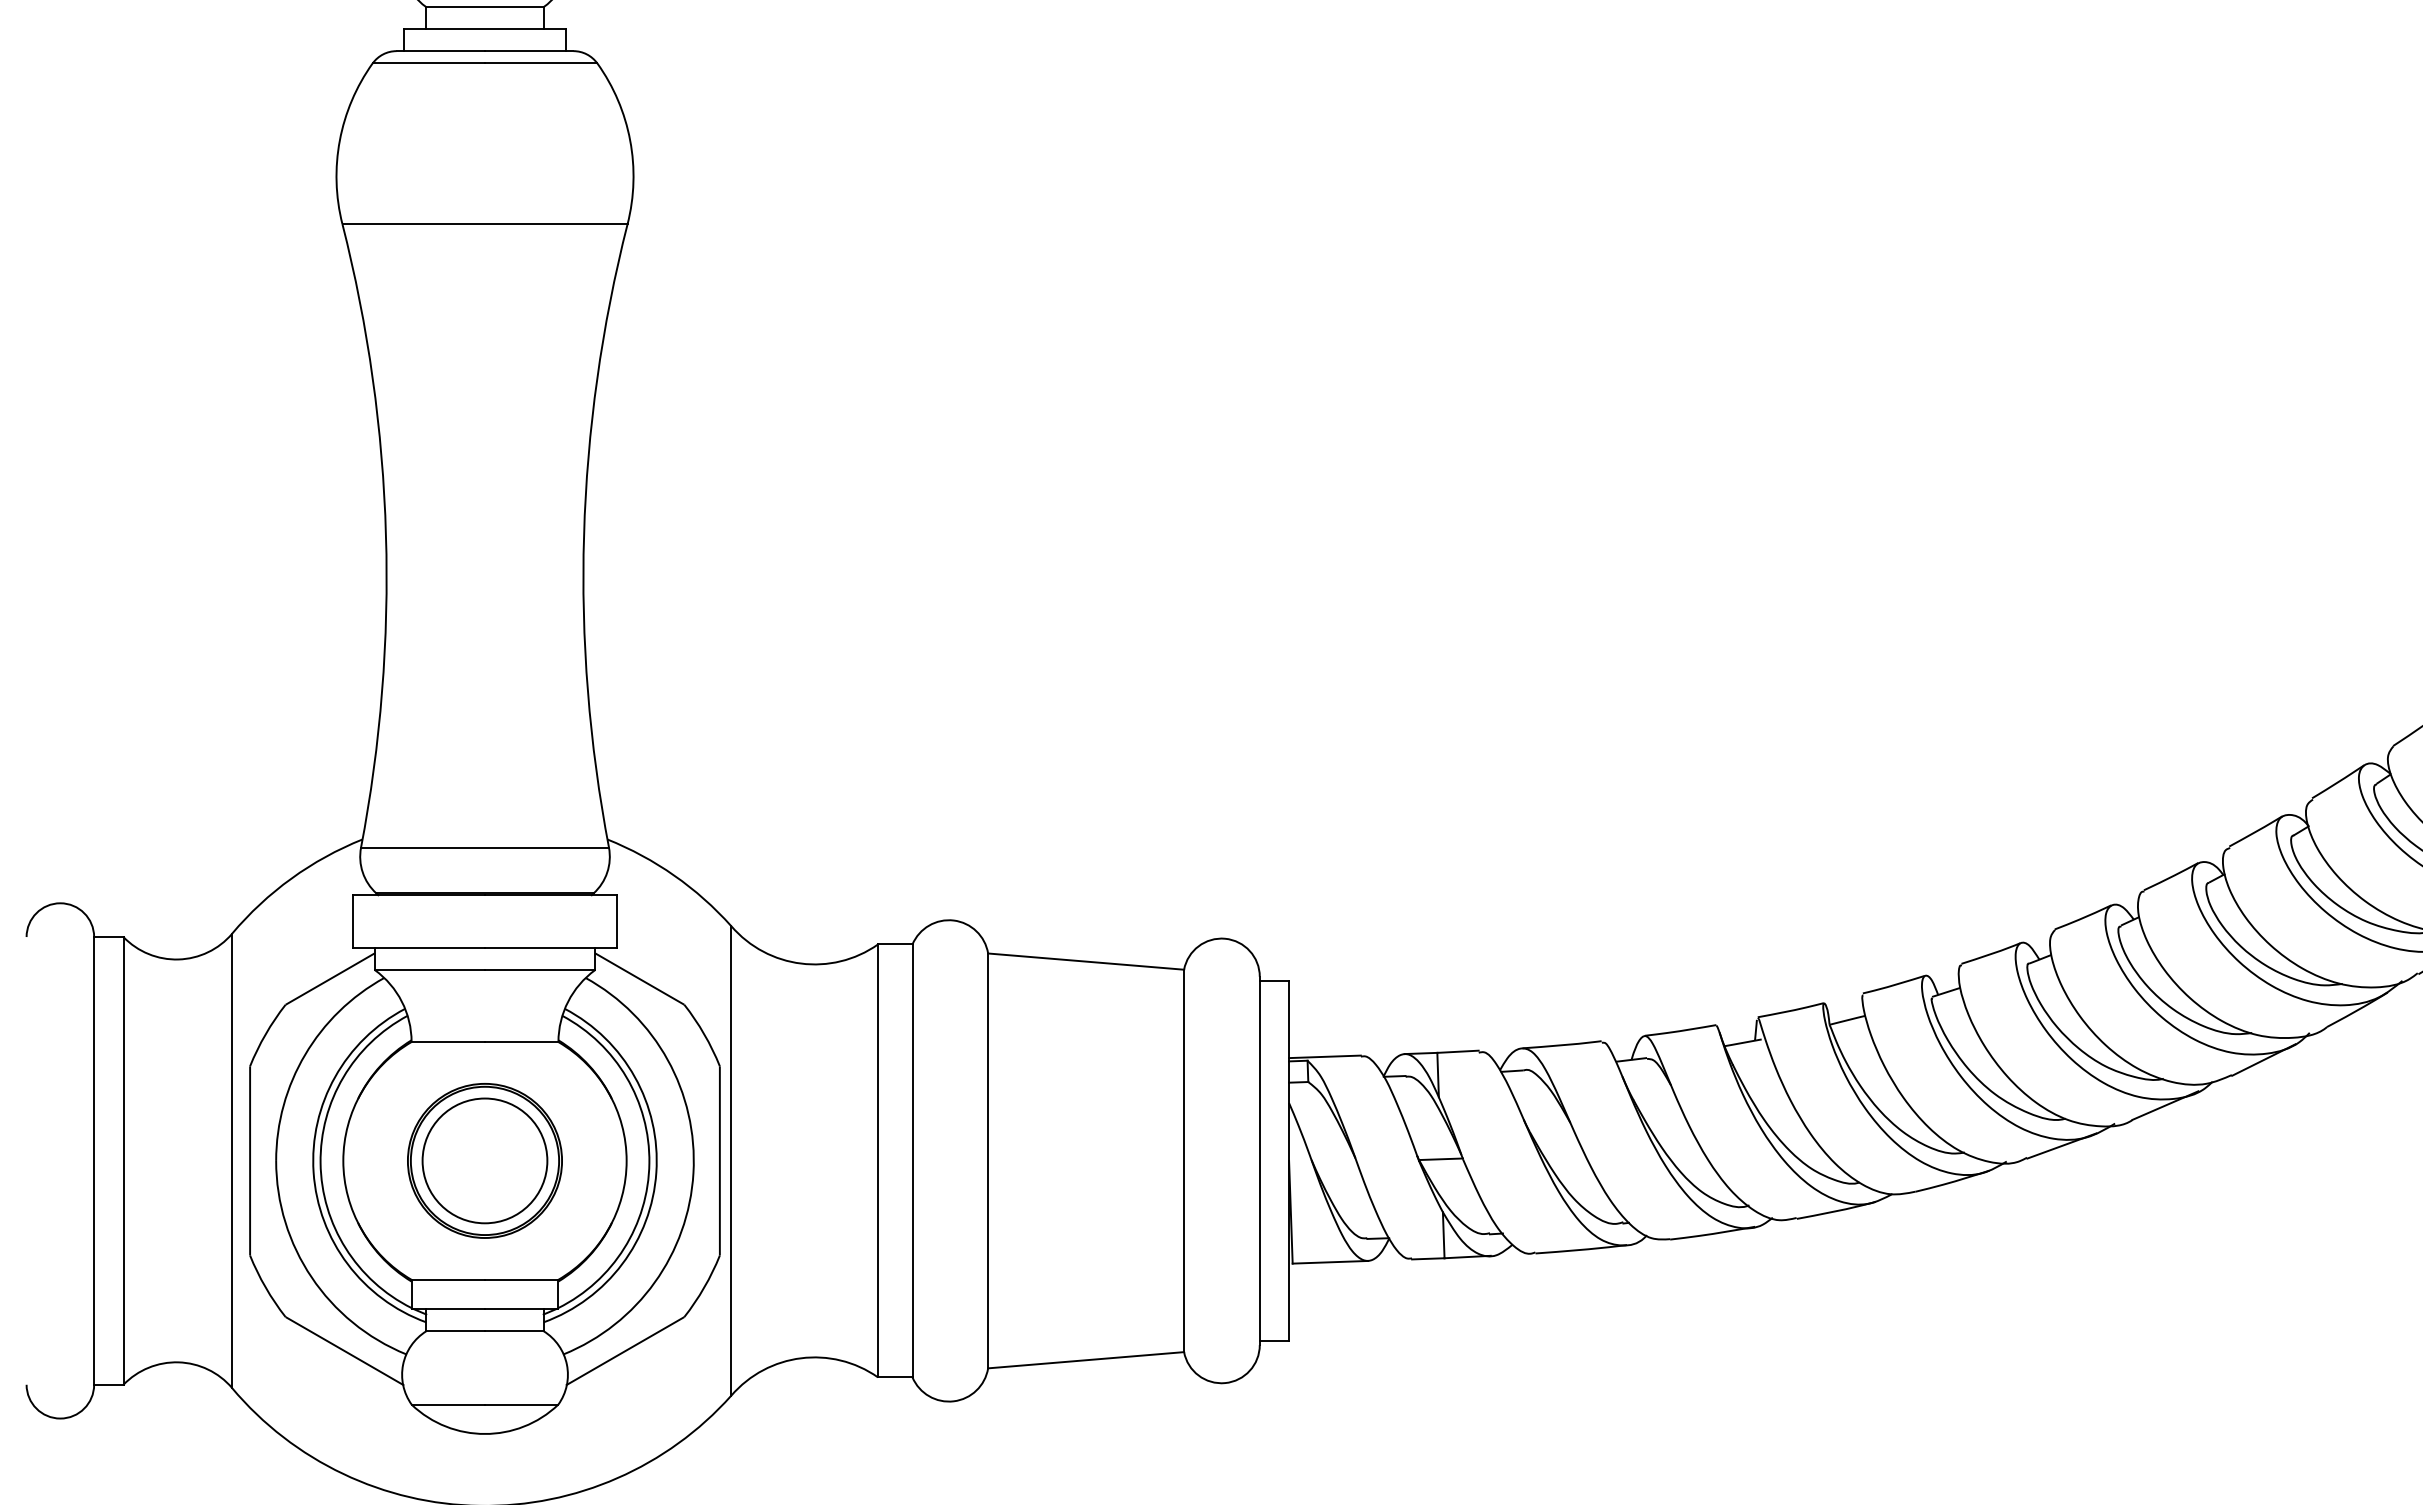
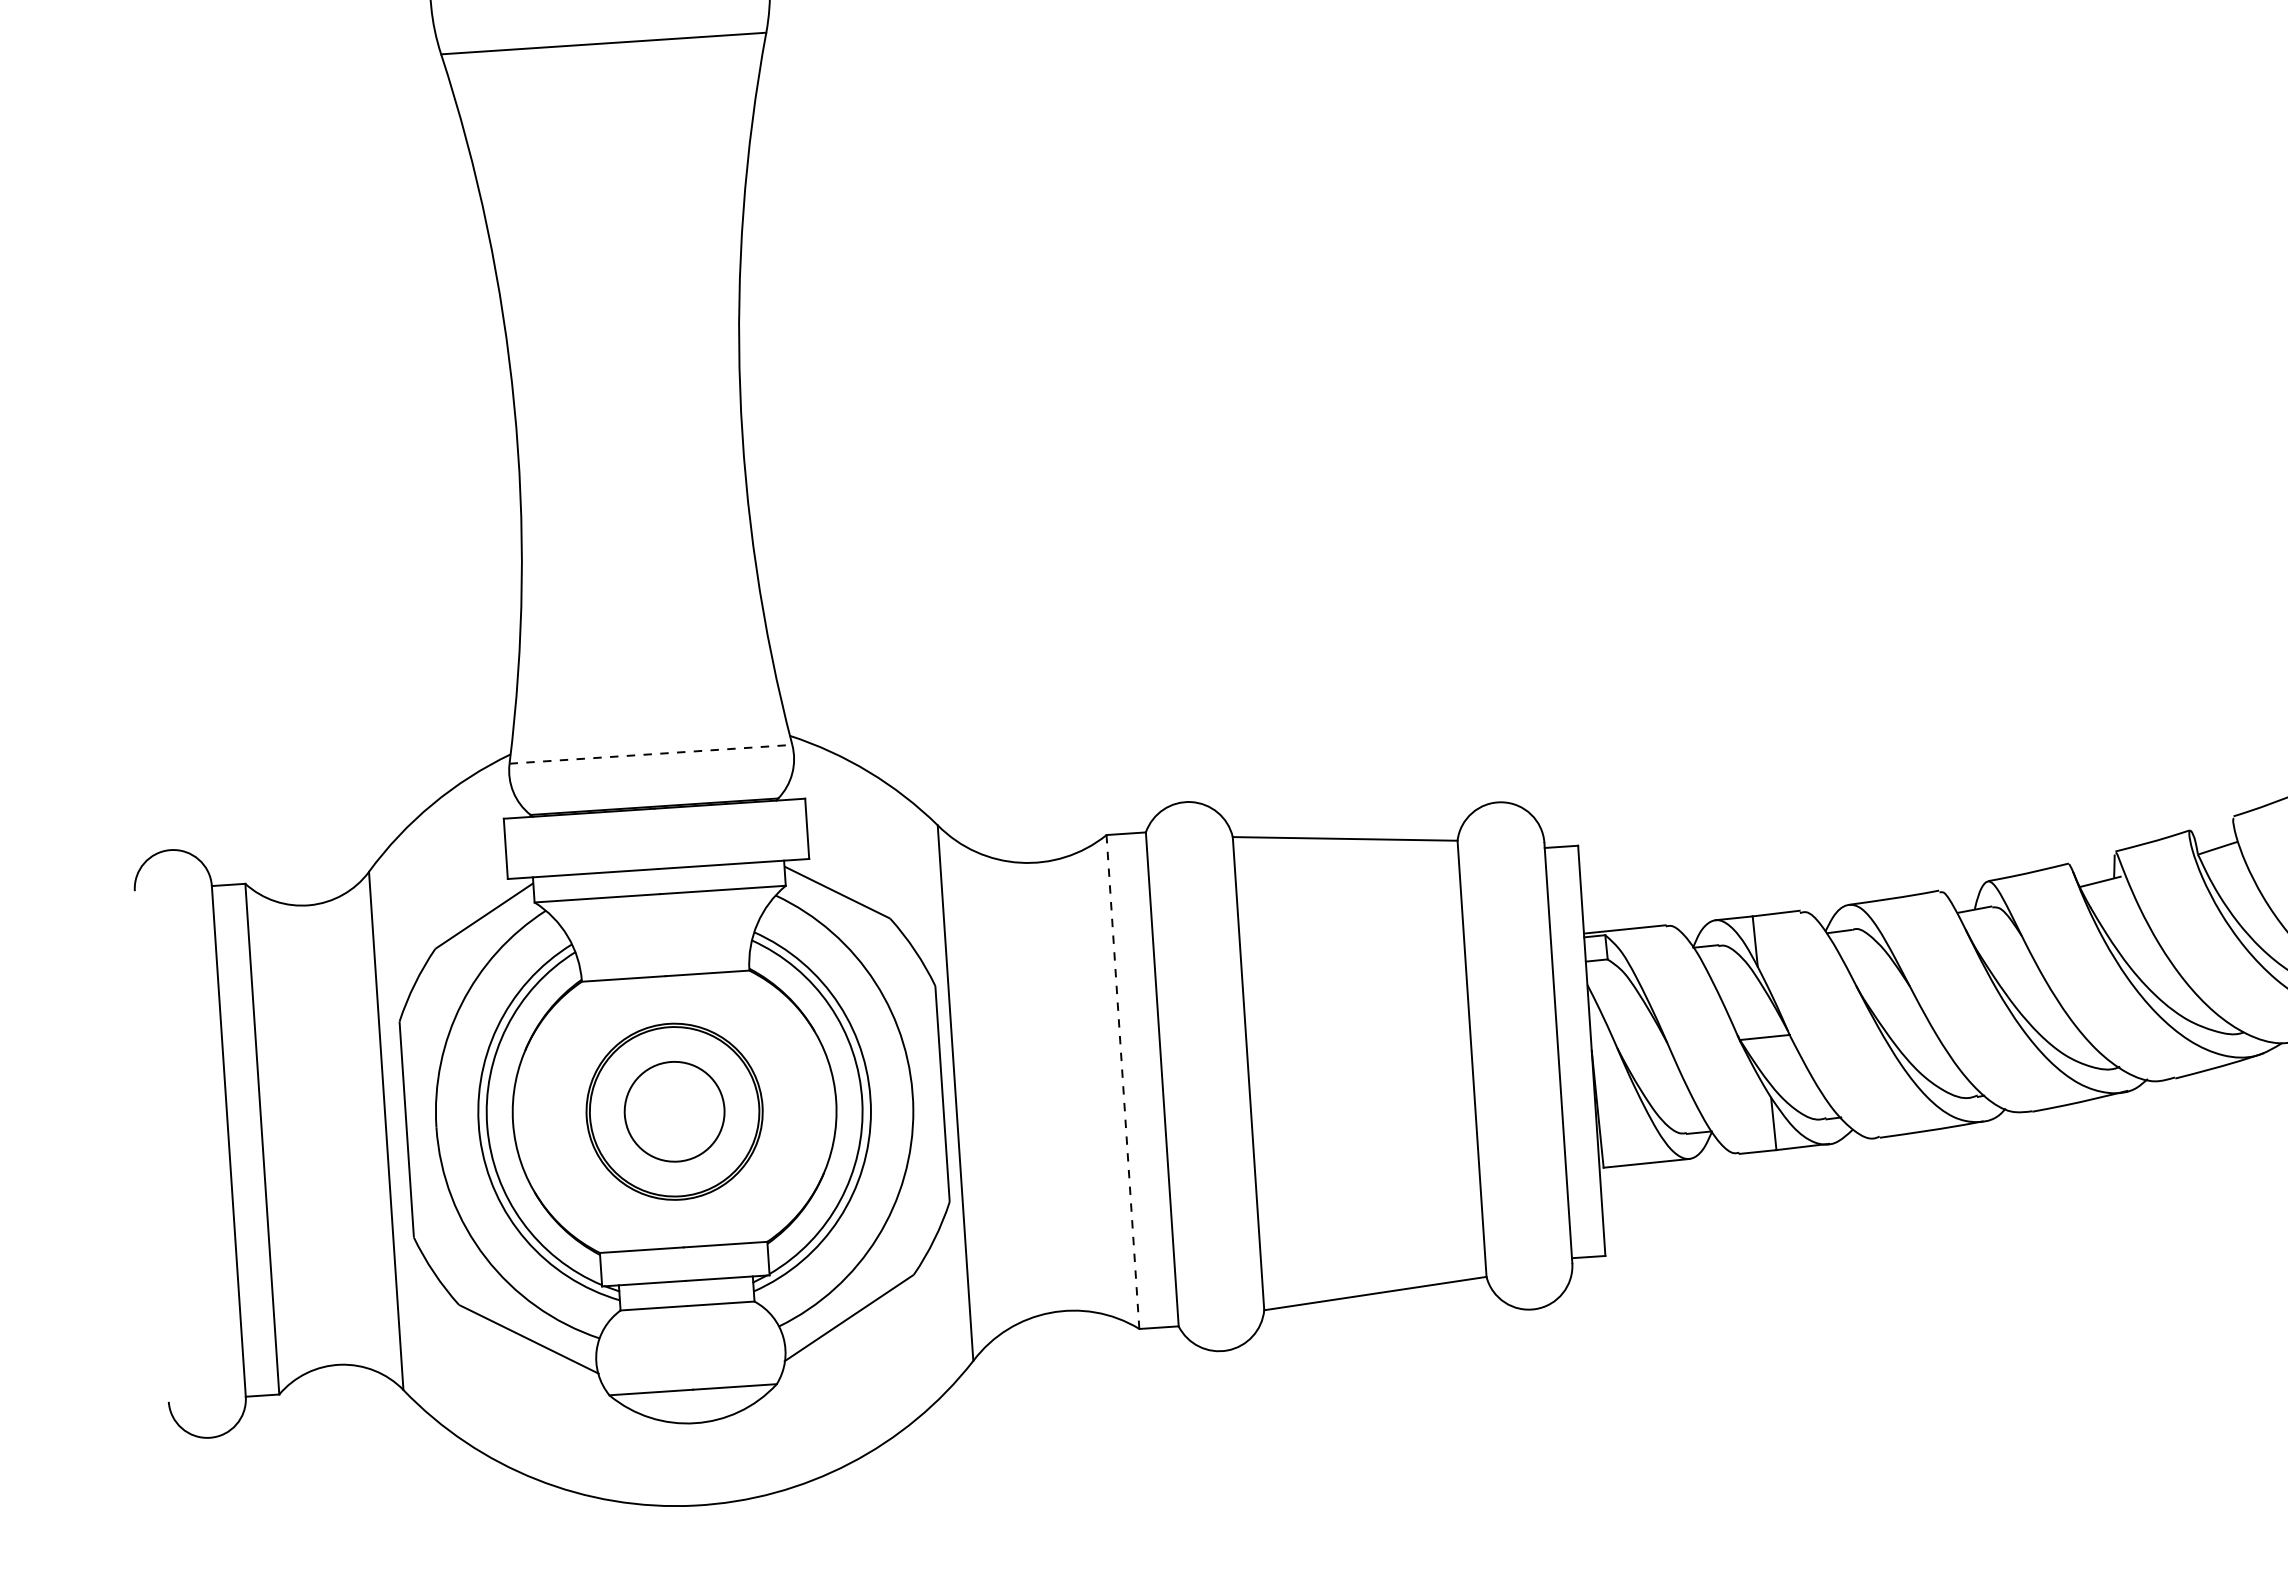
line: (485, 847) -> (651, 754), solid -> dashed
circle: (484, 1160) -> (674, 1111), size x0.7
line: (878, 1160) -> (1123, 1081), solid -> dashed

